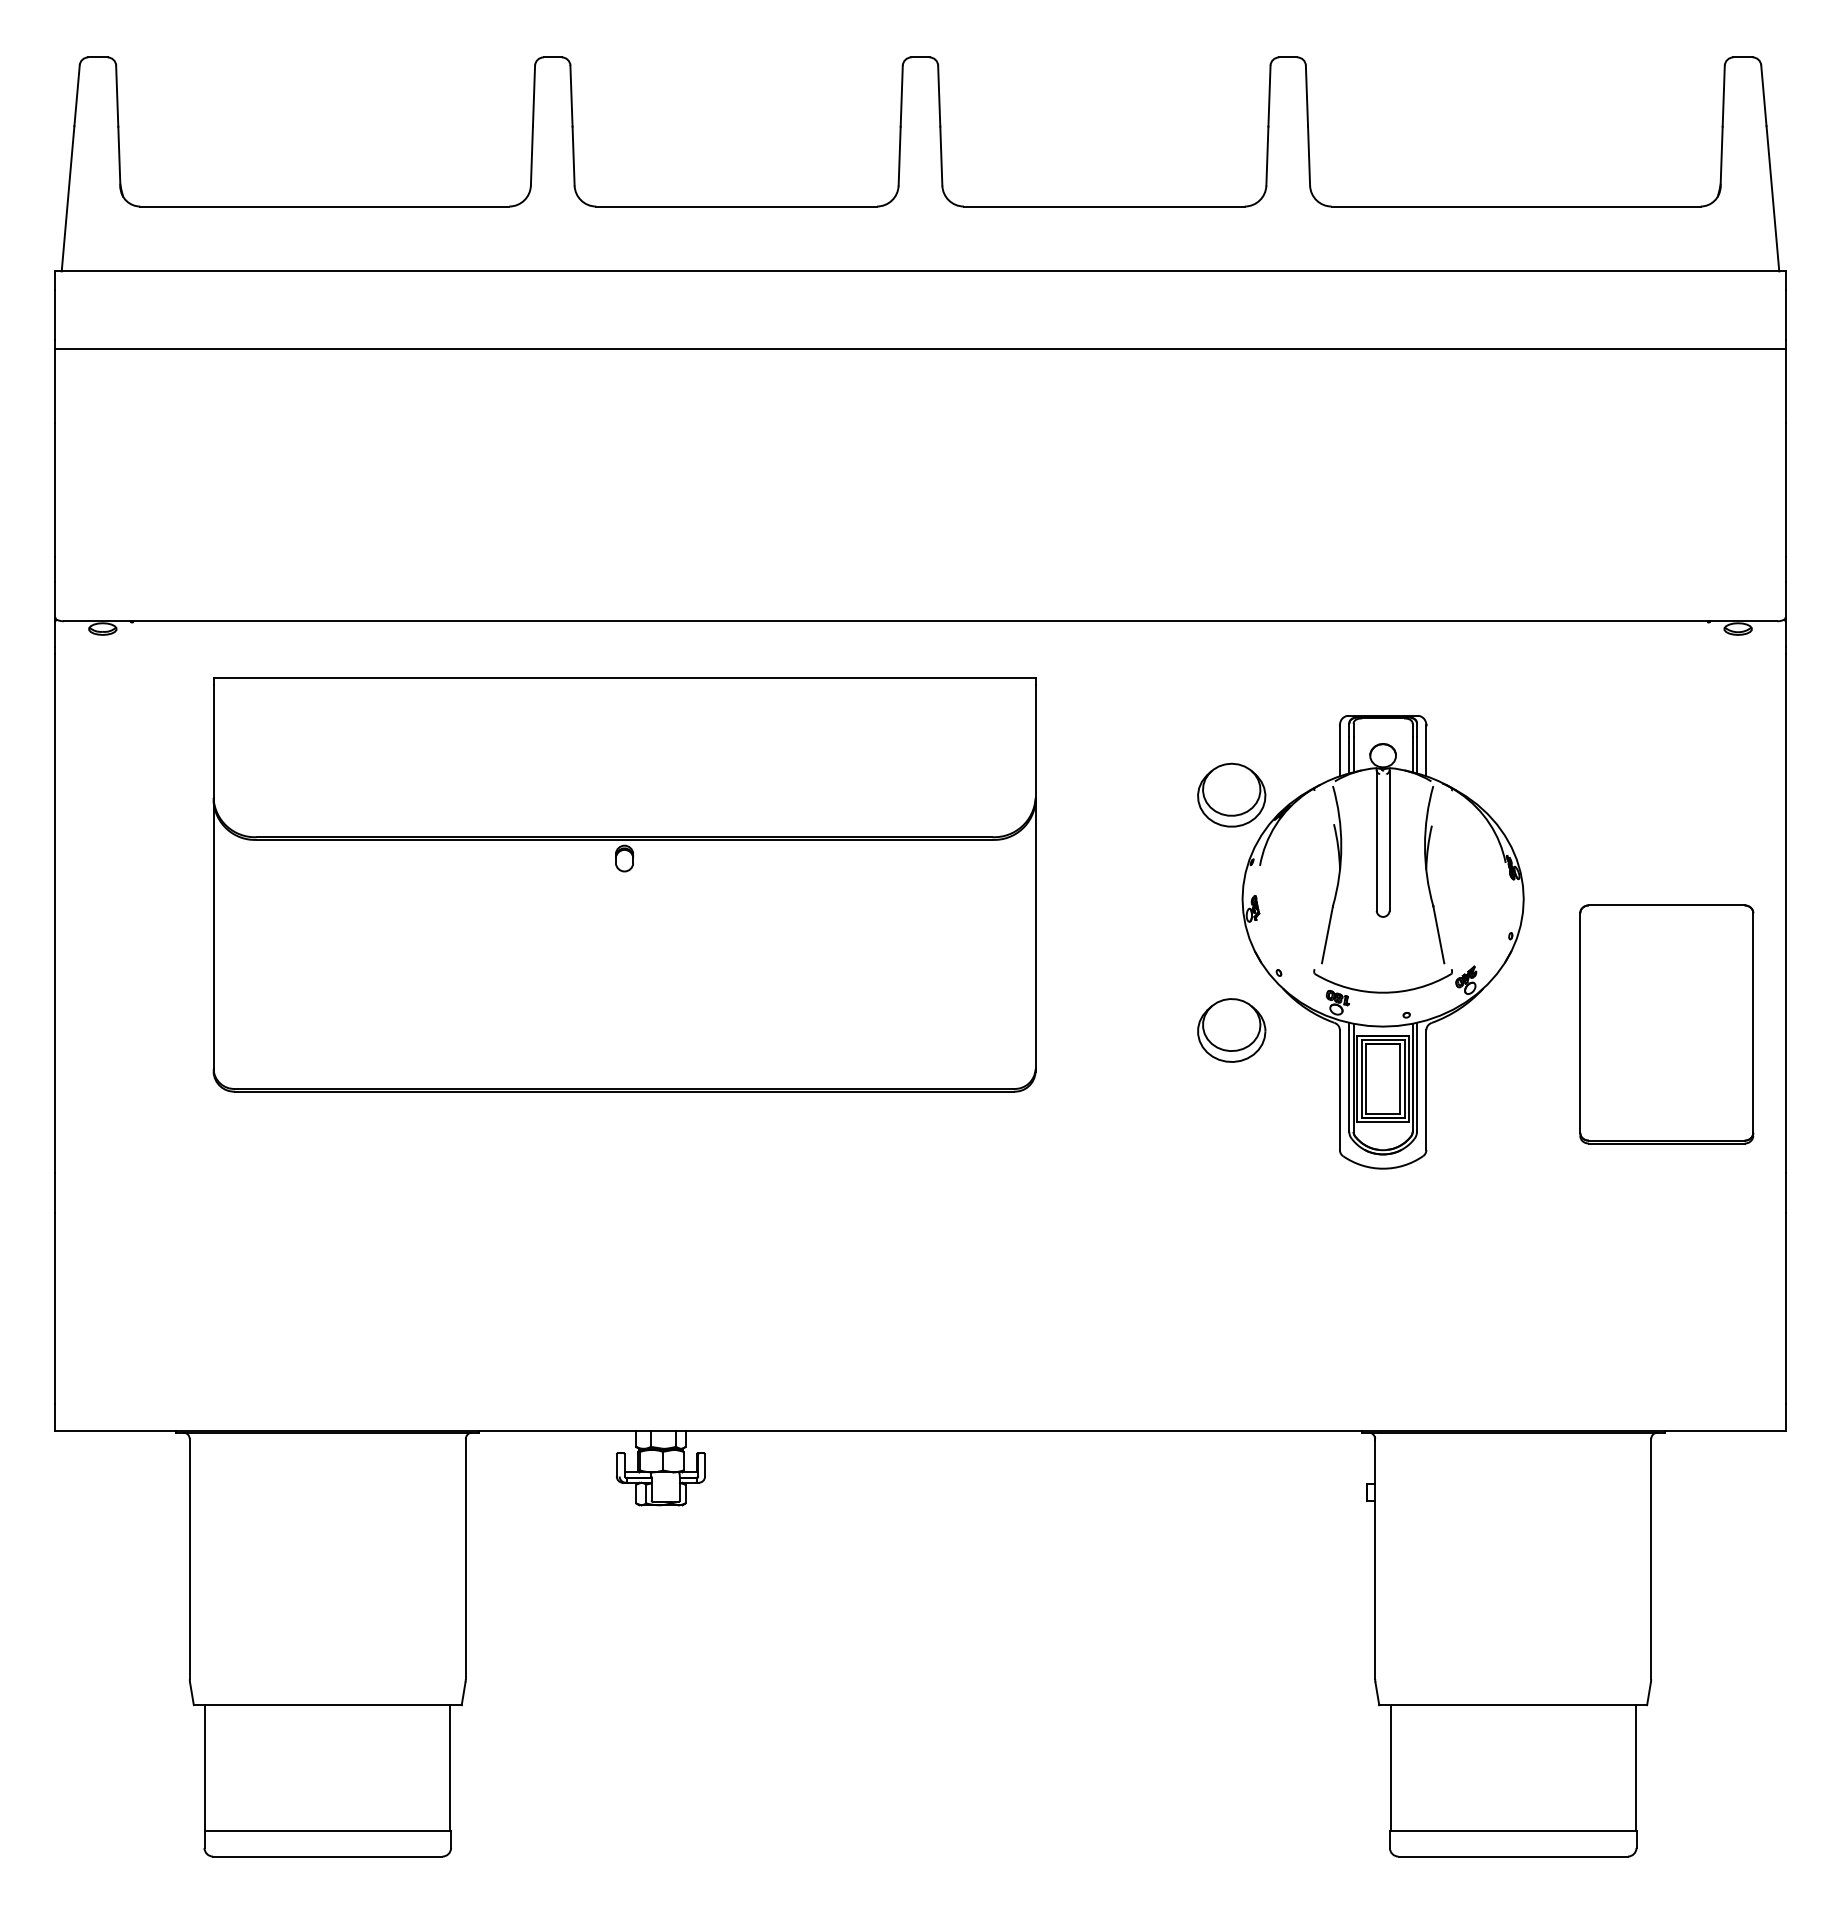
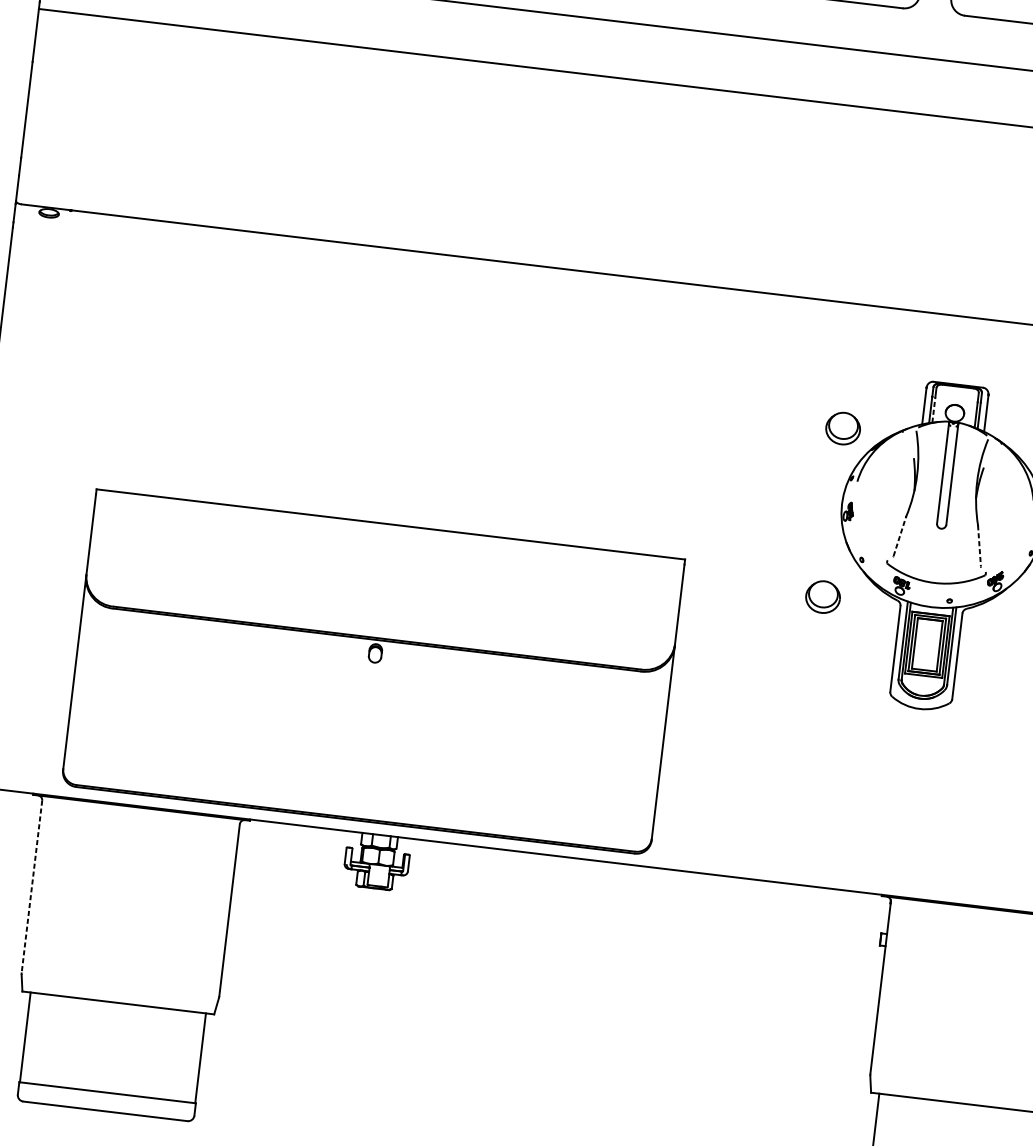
line: (1353, 754) -> (933, 409), solid -> dashed
part: (1231, 794) -> (843, 428), size x0.7
part: (624, 884) -> (373, 671), moved
line: (1327, 934) -> (899, 536), solid -> dashed
line: (1438, 934) -> (979, 546), solid -> dashed
part: (1231, 1030) -> (822, 597), size x0.7
line: (189, 1559) -> (31, 886), solid -> dashed

